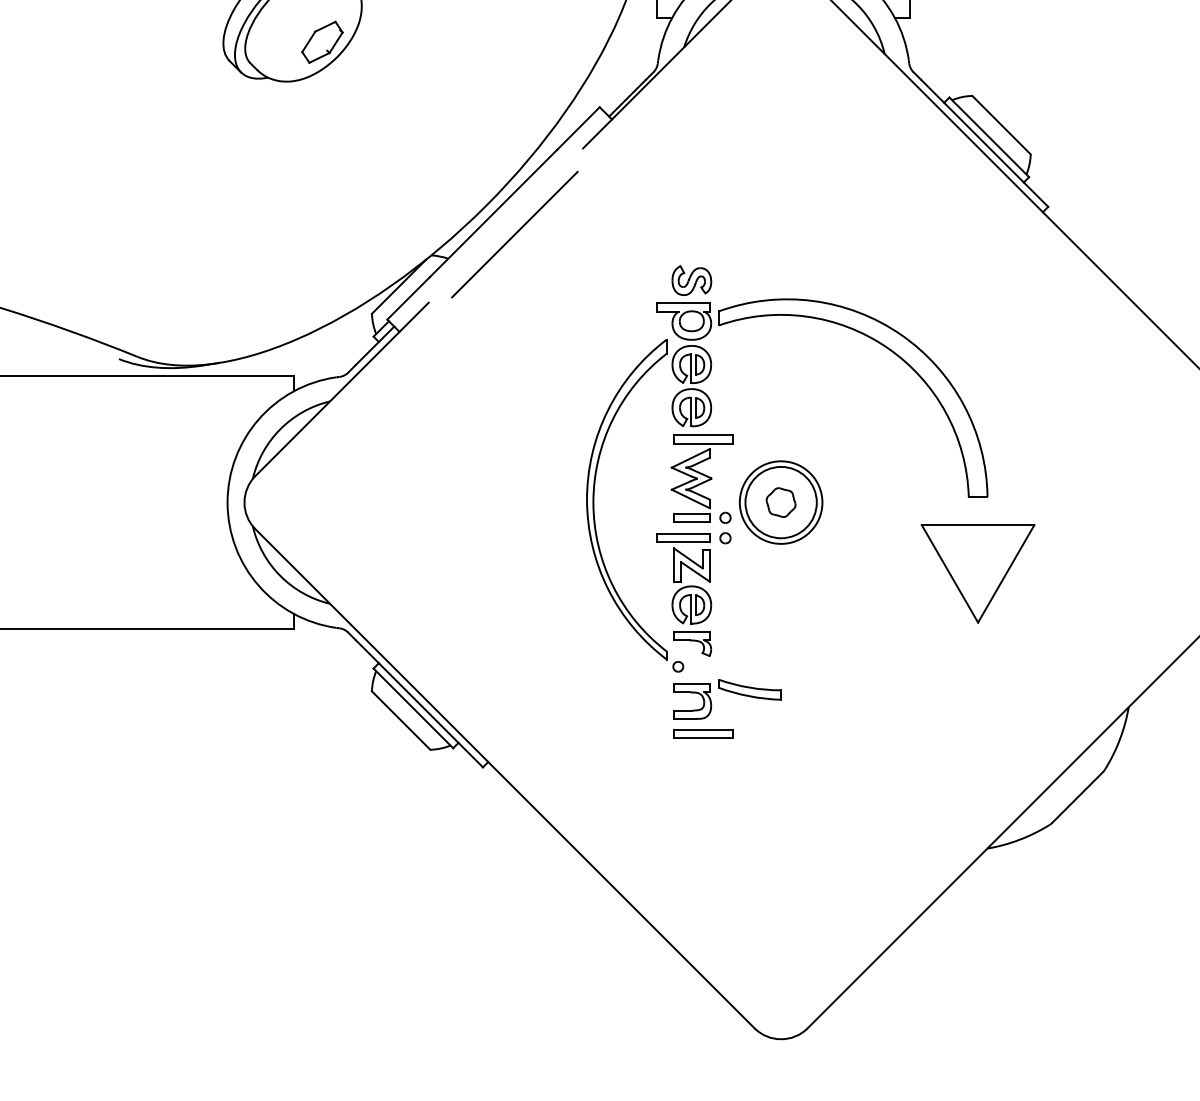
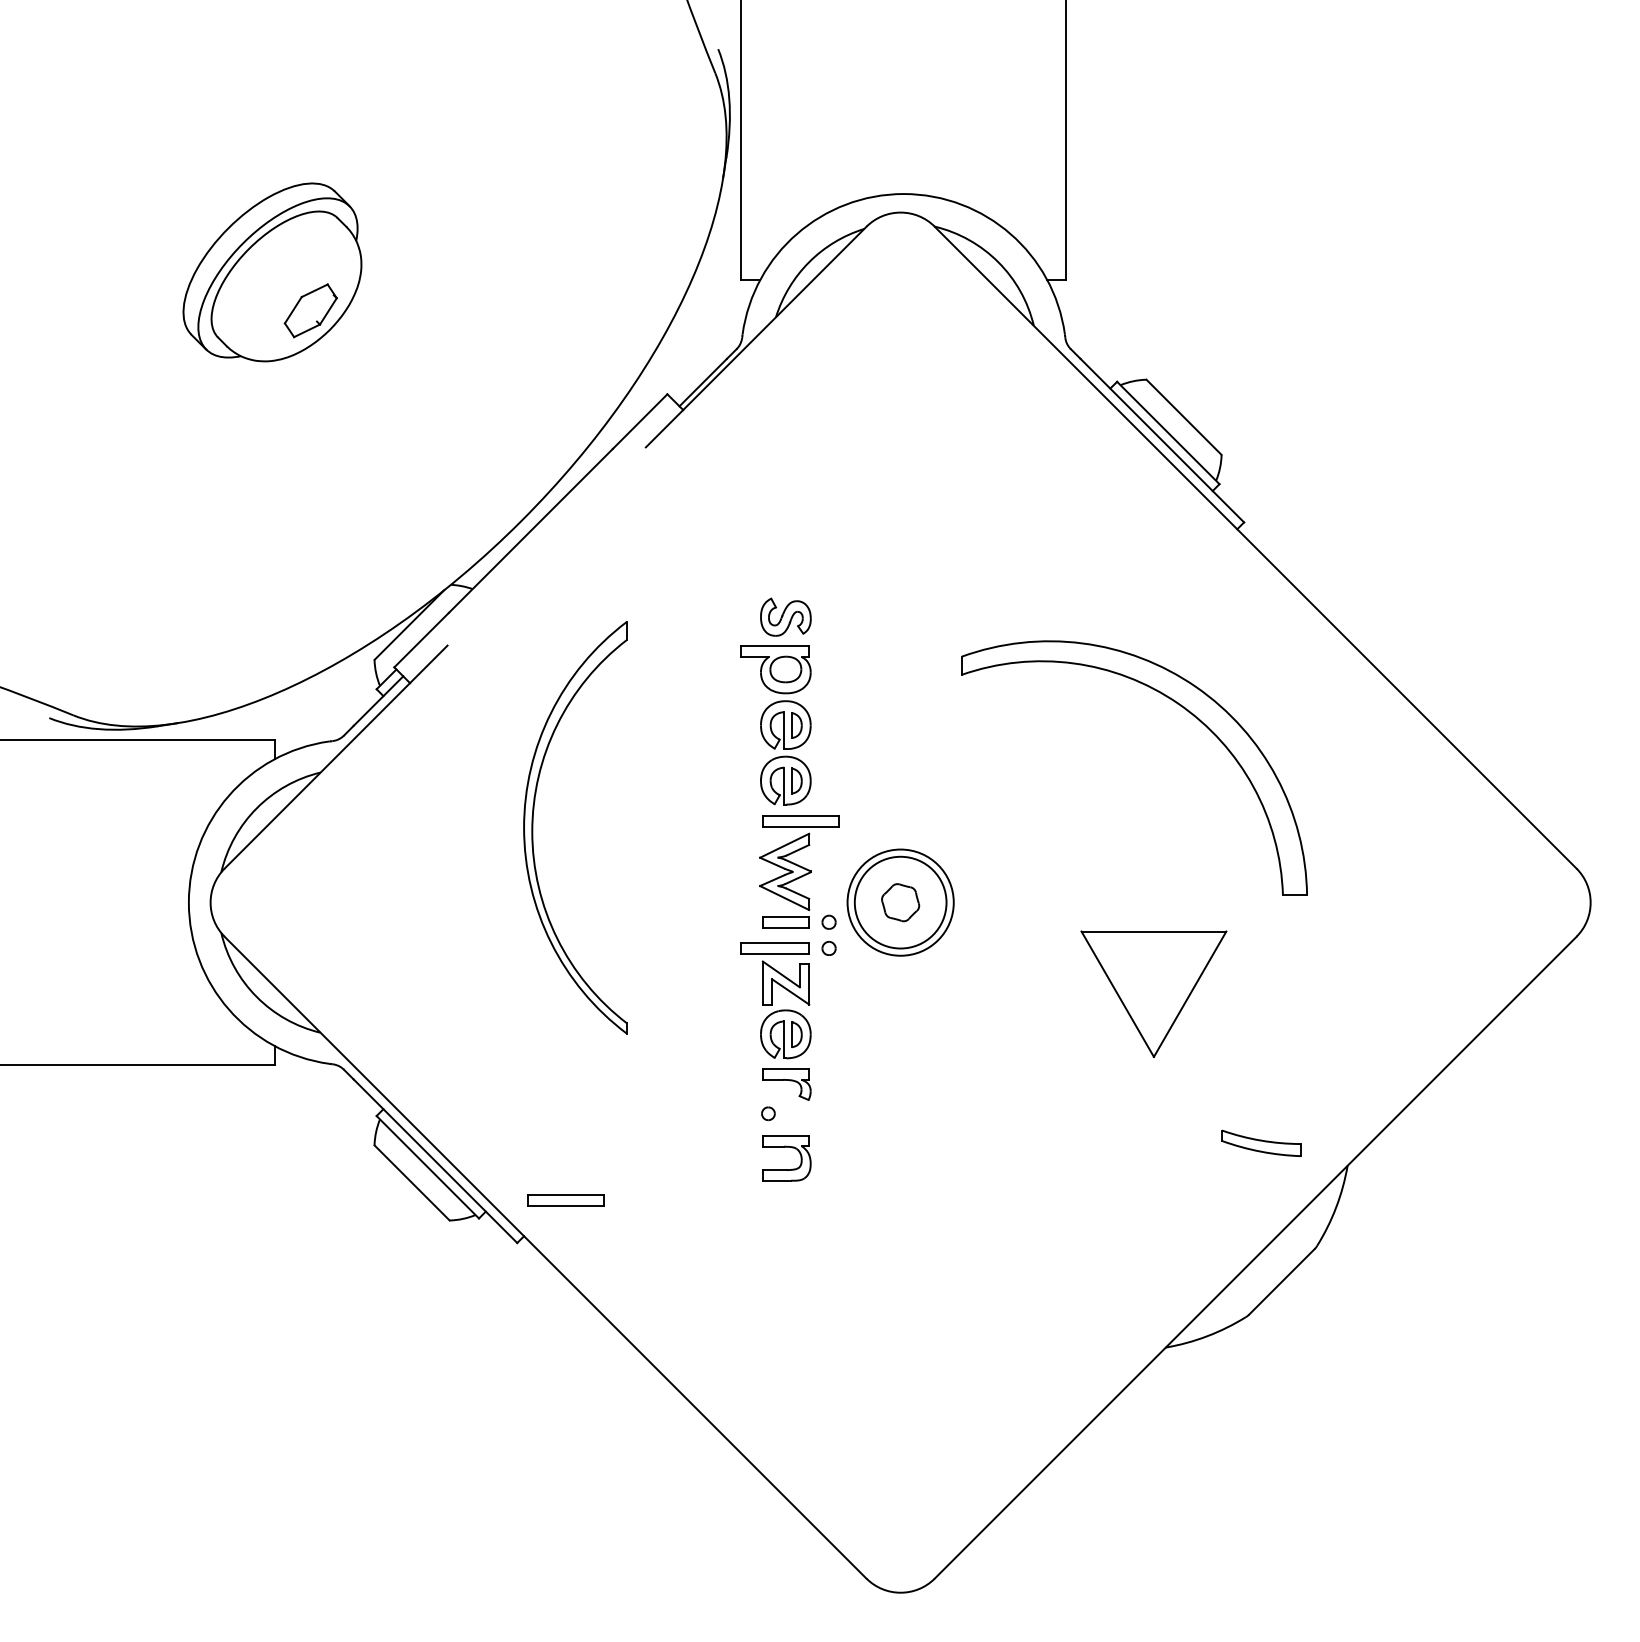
line: (515, 234) -> (558, 557), removed
part: (889, 350) -> (1181, 707), moved
part: (594, 499) -> (533, 827), moved
part: (749, 689) -> (1261, 1142), moved
part: (703, 734) -> (565, 1200), moved

